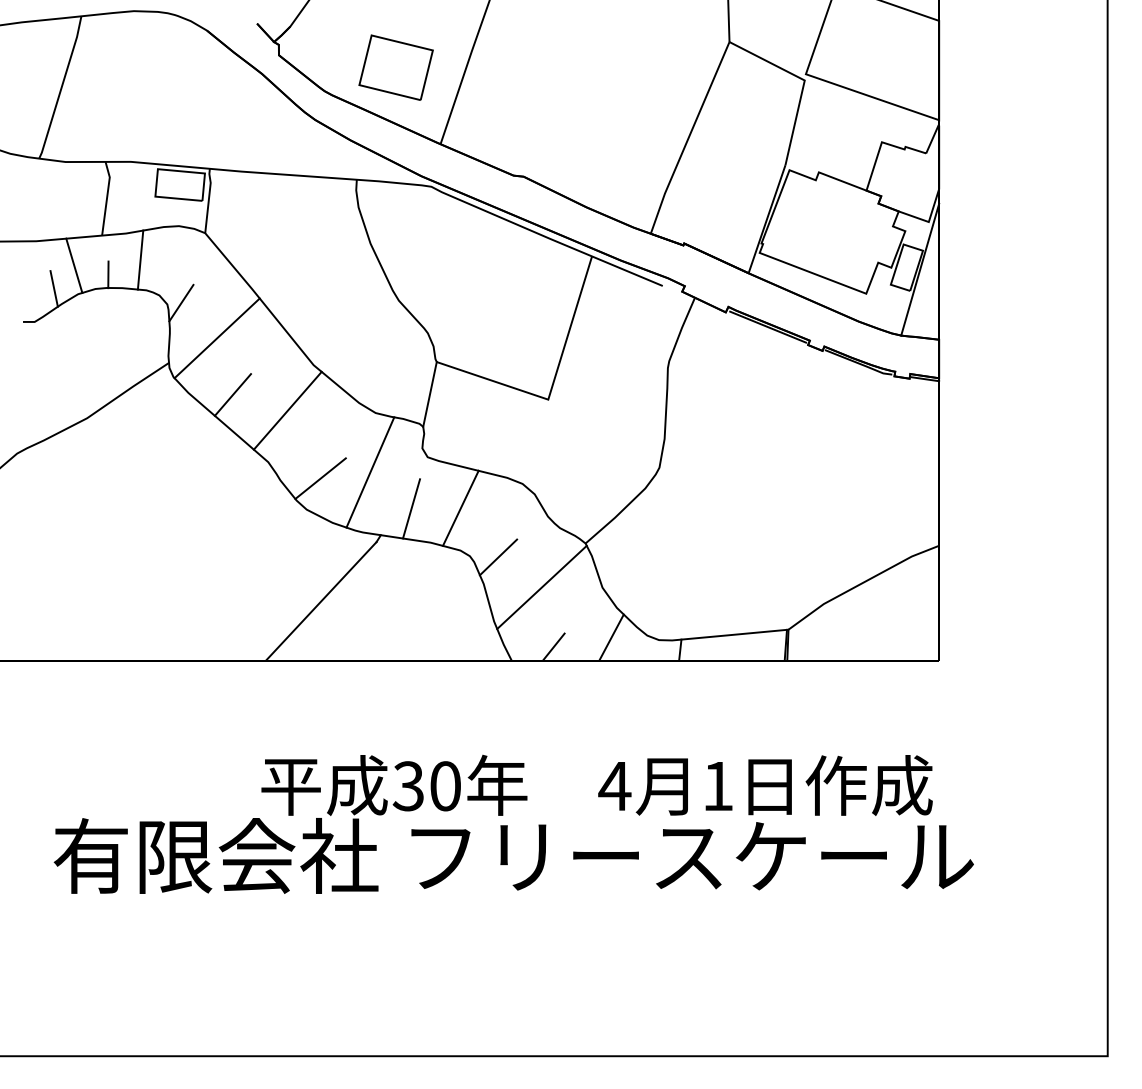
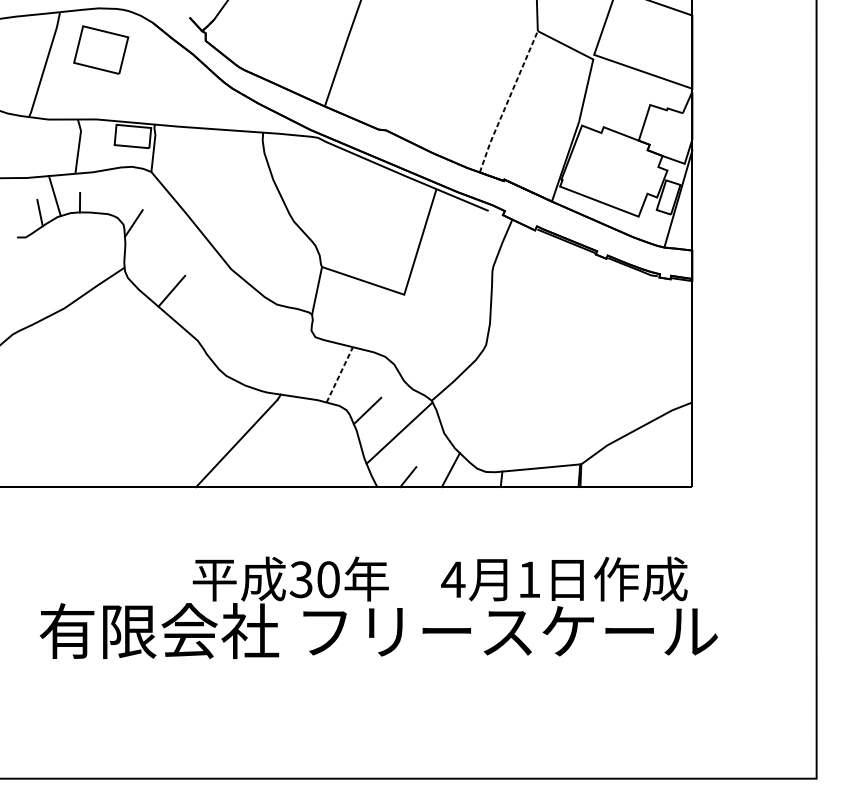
part: (395, 67) -> (100, 49), moved
line: (688, 137) -> (507, 101), solid -> dashed
line: (140, 259) -> (103, 191), removed
line: (216, 338) -> (159, 249), removed
line: (287, 410) -> (212, 302), removed
line: (370, 472) -> (273, 348), removed
line: (320, 478) -> (236, 352), removed
line: (411, 508) -> (303, 374), removed
line: (460, 508) -> (339, 374), solid -> dashed

